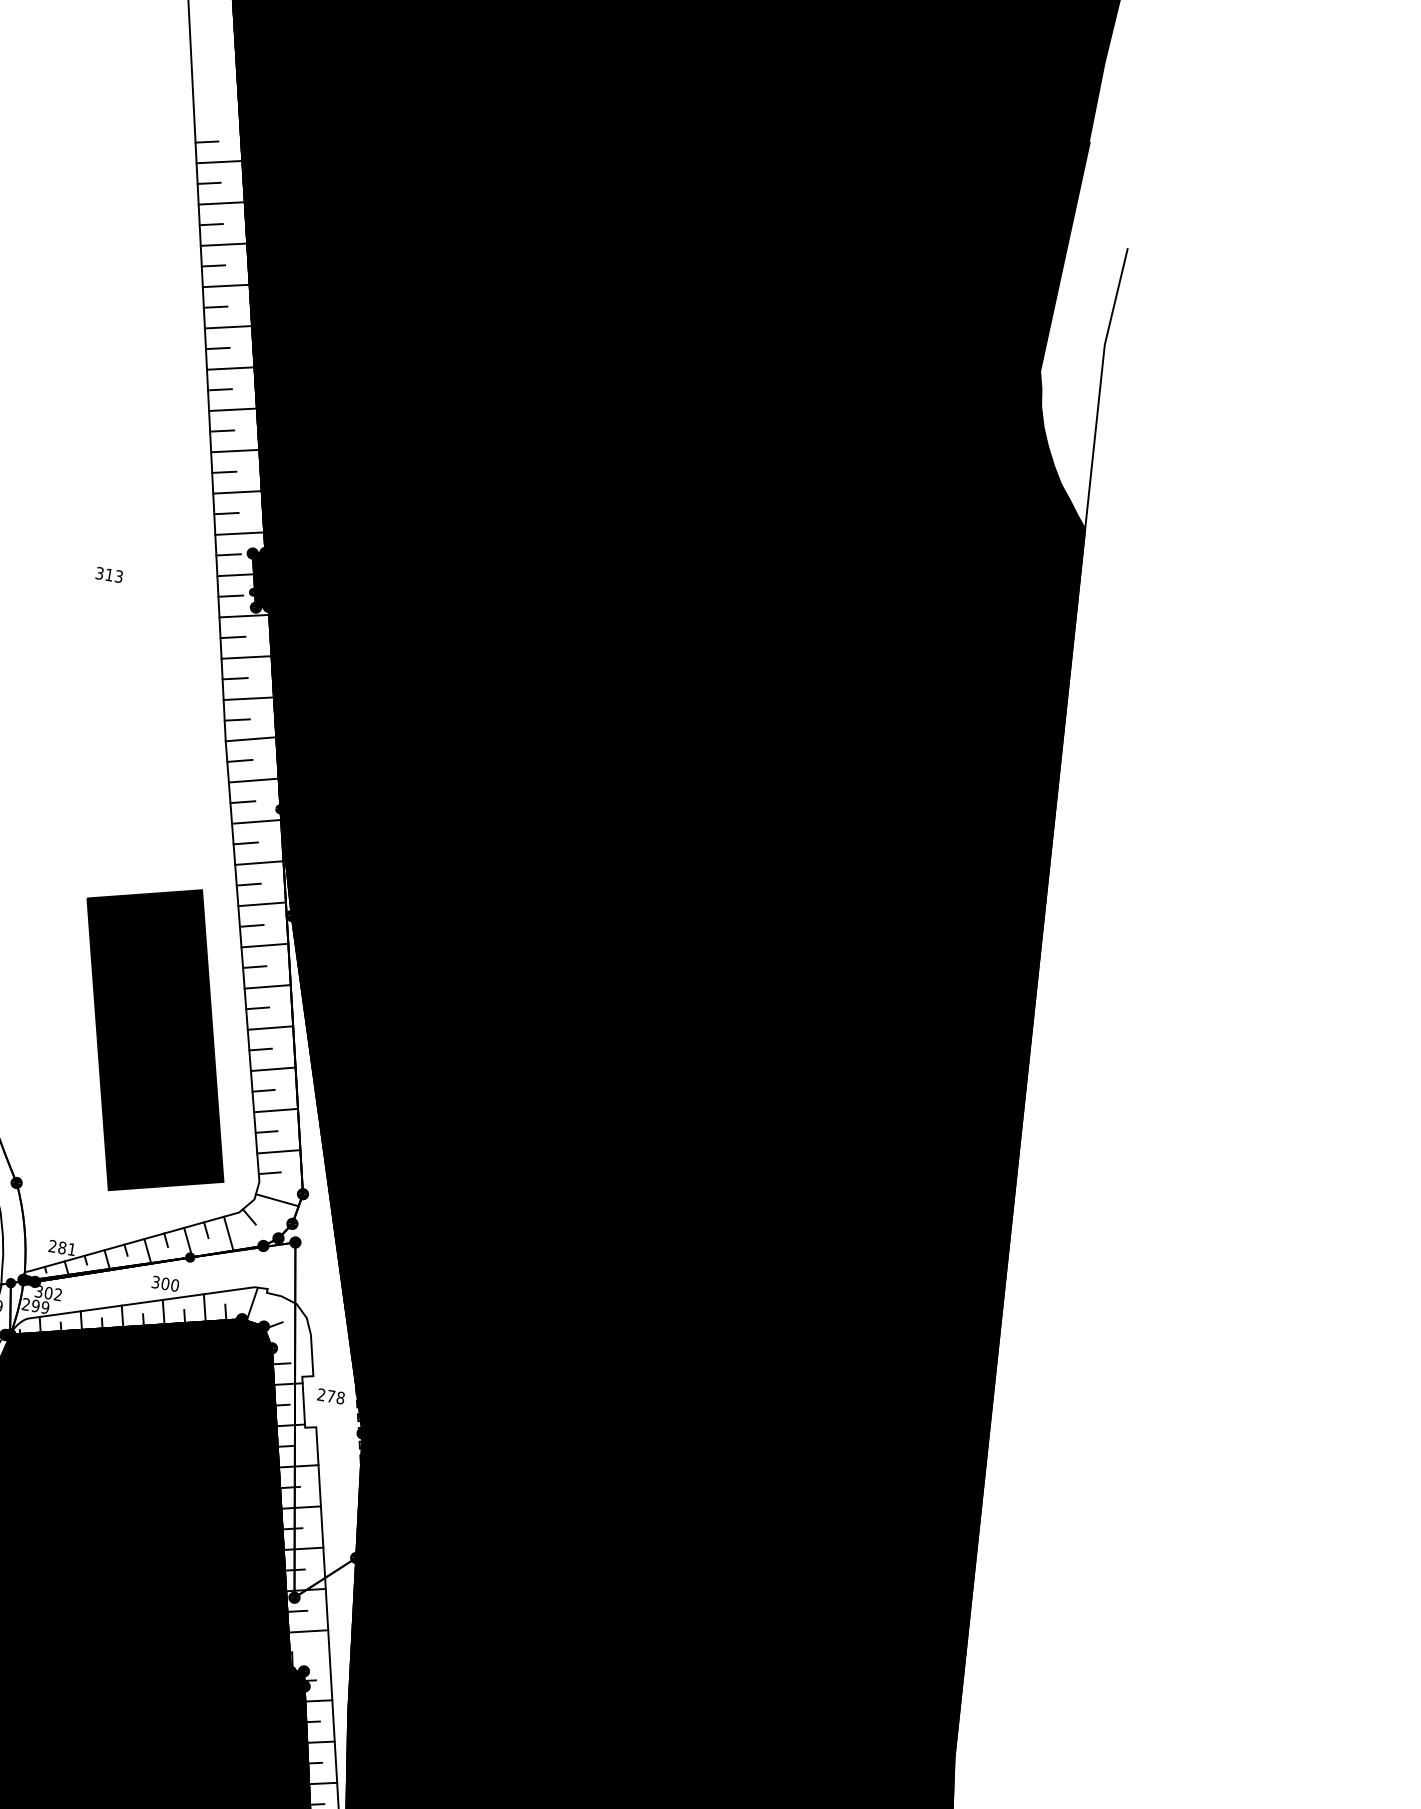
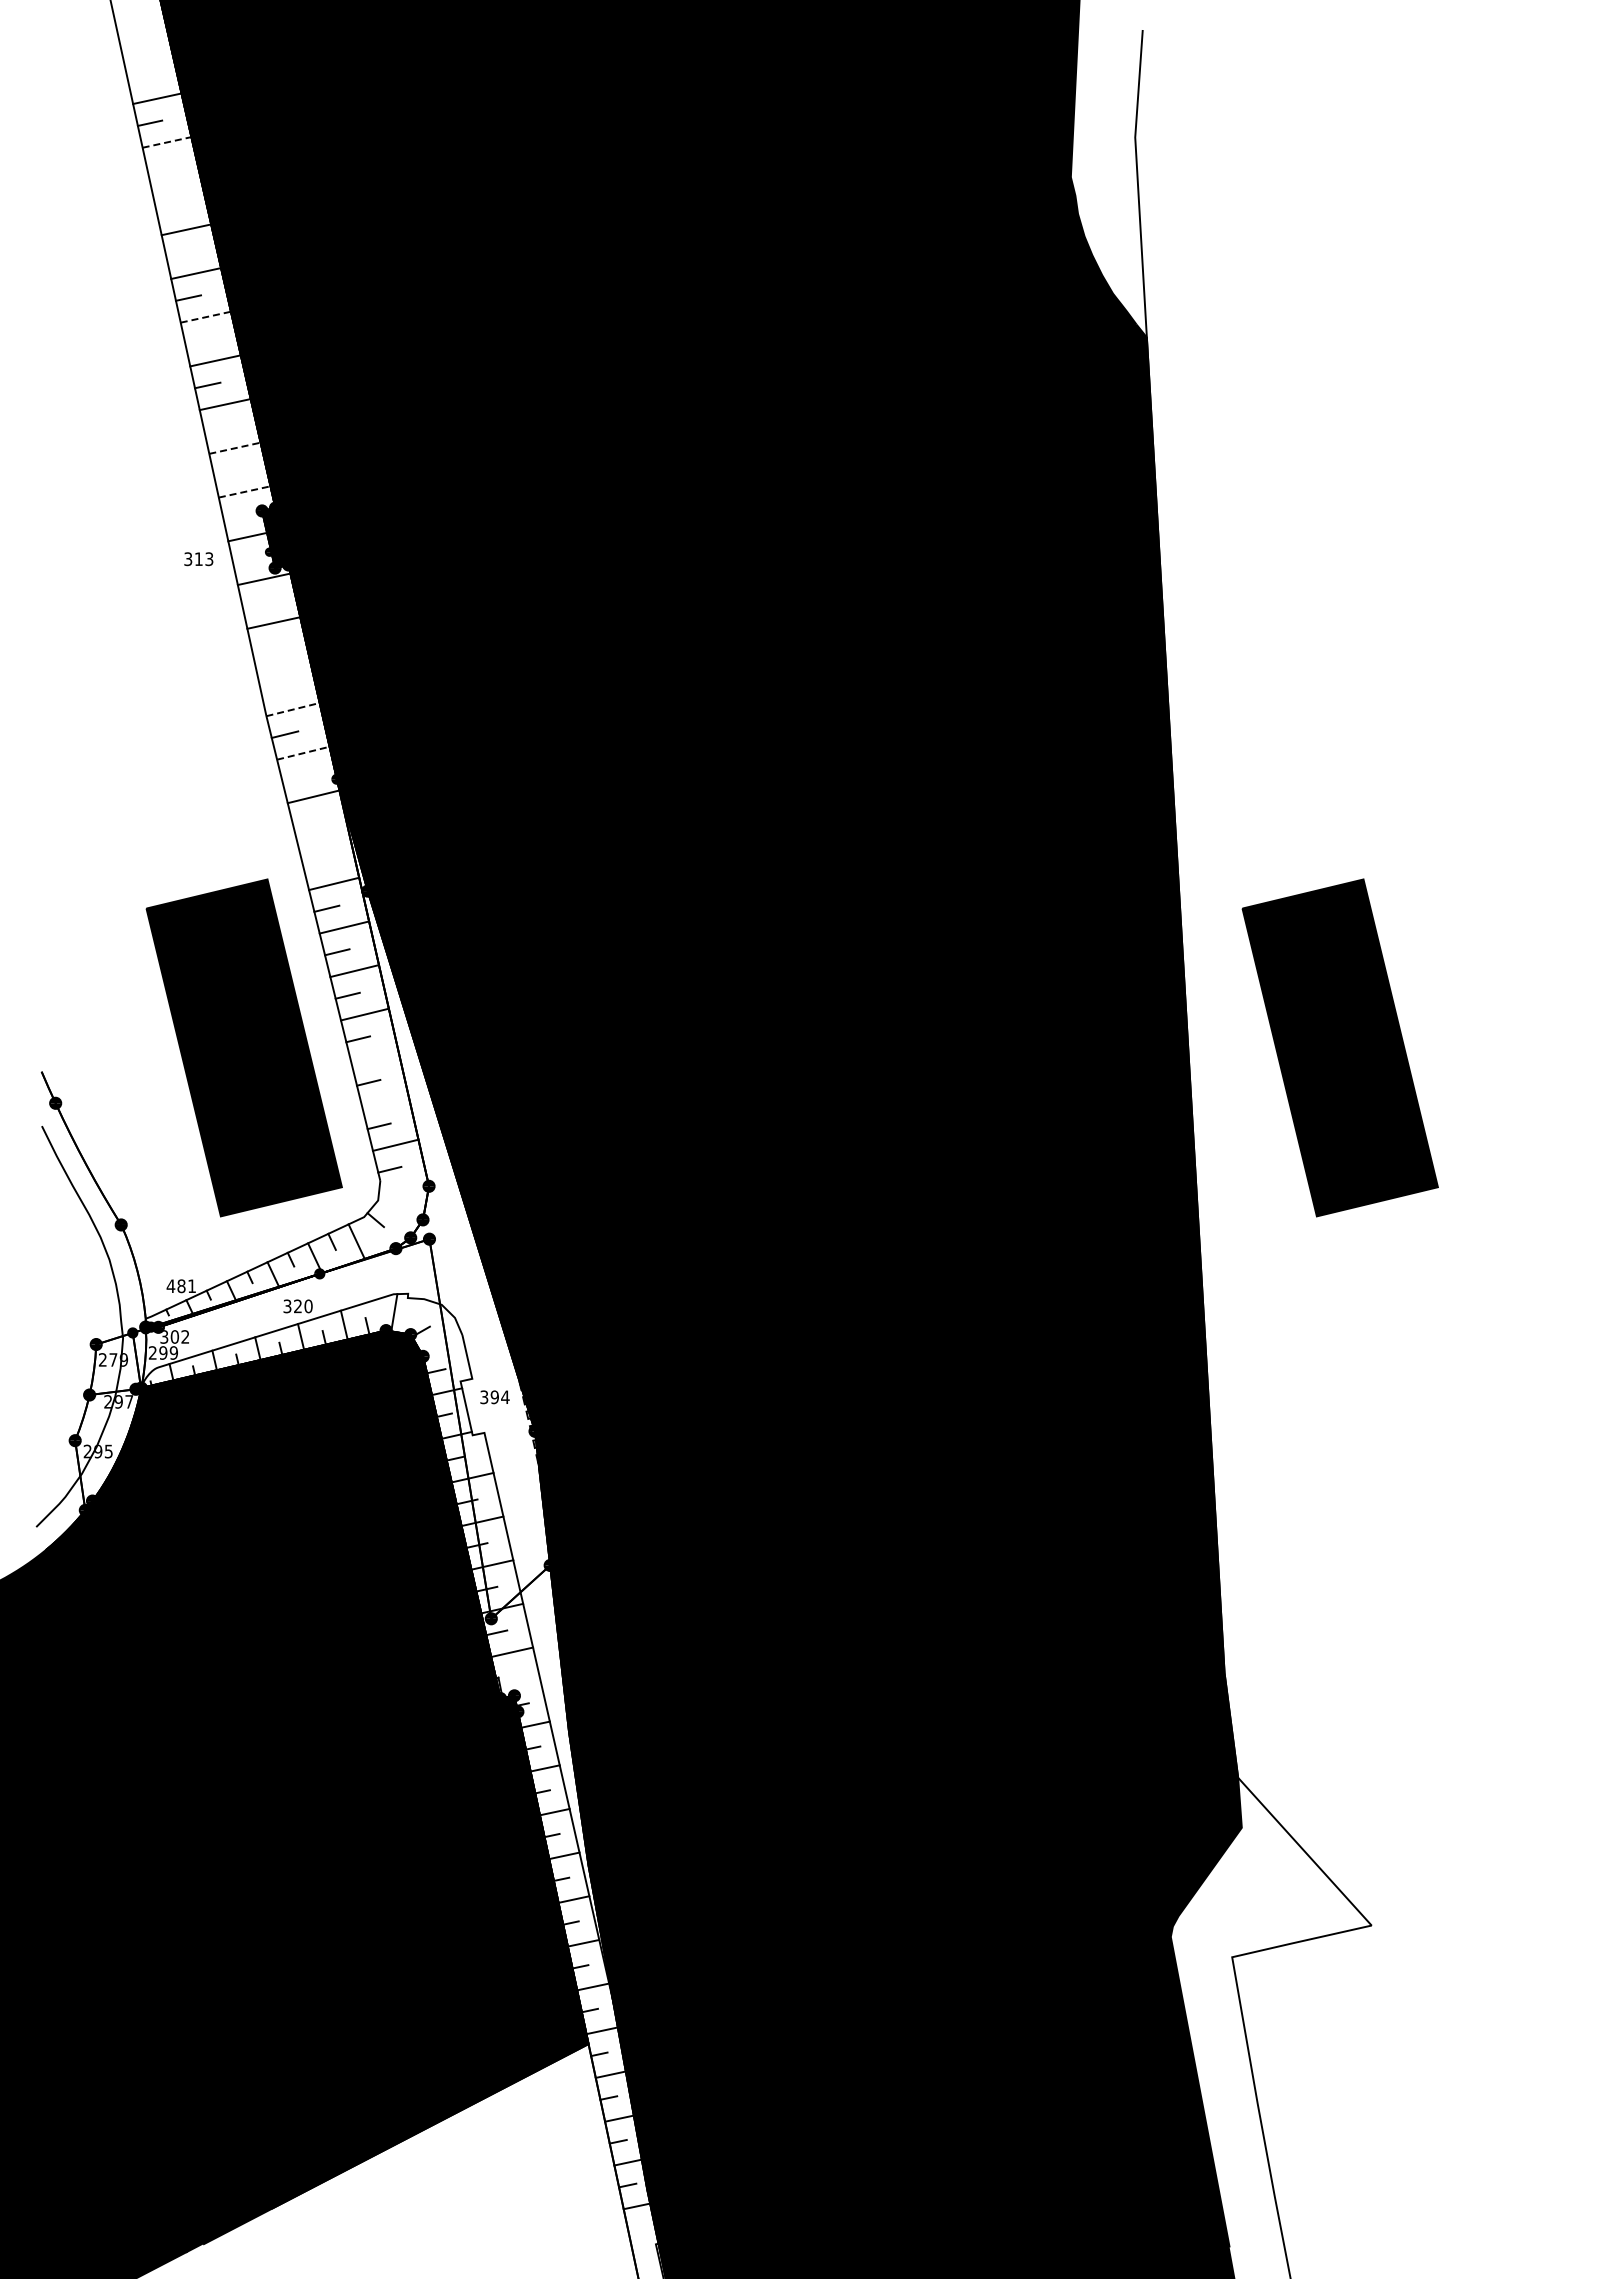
line: (207, 142) -> (140, 79), removed
line: (222, 203) -> (167, 142), solid -> dashed
line: (211, 224) -> (159, 166), removed
line: (223, 244) -> (176, 185), removed
line: (212, 265) -> (168, 210), removed
line: (215, 307) -> (178, 254), removed
line: (230, 368) -> (205, 317), solid -> dashed
line: (219, 389) -> (197, 341), removed
line: (224, 471) -> (217, 428), removed
line: (237, 492) -> (235, 448), solid -> dashed
line: (226, 513) -> (226, 472), removed
line: (240, 533) -> (245, 491), solid -> dashed
line: (228, 554) -> (236, 516), removed
text: (109, 575) -> (198, 559), moved
line: (231, 596) -> (246, 560), removed
line: (232, 636) -> (255, 603), removed
line: (235, 678) -> (265, 647), removed
line: (248, 698) -> (283, 666), removed
line: (236, 719) -> (274, 691), removed
line: (251, 739) -> (293, 709), solid -> dashed
line: (253, 780) -> (303, 753), solid -> dashed
line: (242, 802) -> (295, 778), removed
line: (245, 843) -> (305, 821), removed
line: (258, 863) -> (323, 840), removed
line: (248, 884) -> (316, 865), removed
line: (272, 1068) -> (374, 1057), removed
line: (276, 1110) -> (385, 1101), removed
line: (277, 1199) -> (402, 1196), removed
part: (1153, 1205) -> (1339, 1047), added
text: (52, 1245) -> (170, 1285), 281 -> 481
text: (165, 1284) -> (298, 1306), 300 -> 320
text: (330, 1396) -> (494, 1397), 278 -> 394

